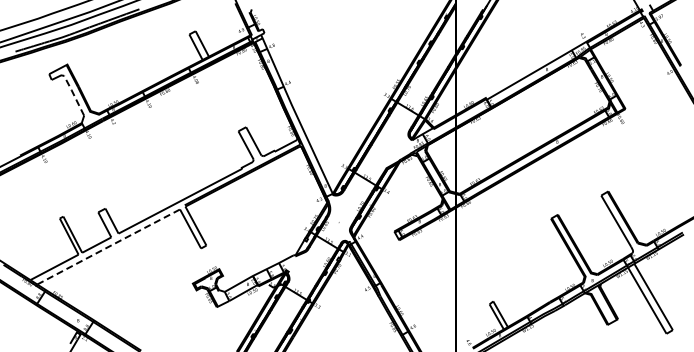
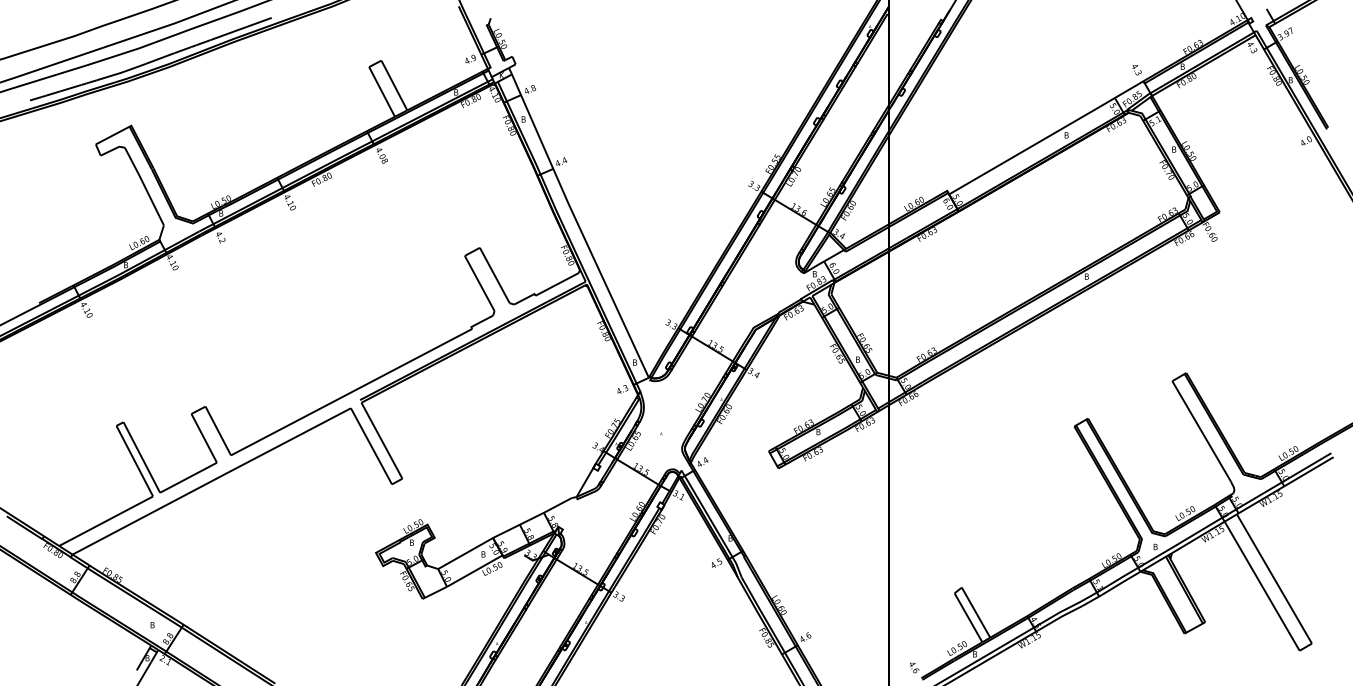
line: (73, 94) -> (143, 184), dashed -> solid
line: (109, 246) -> (213, 480), dashed -> solid

